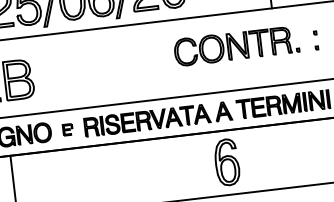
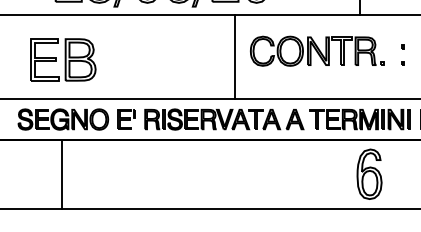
line: (161, 59) -> (235, 56), added
part: (67, 129) -> (126, 119), size x1.67
part: (226, 161) -> (369, 173), moved

